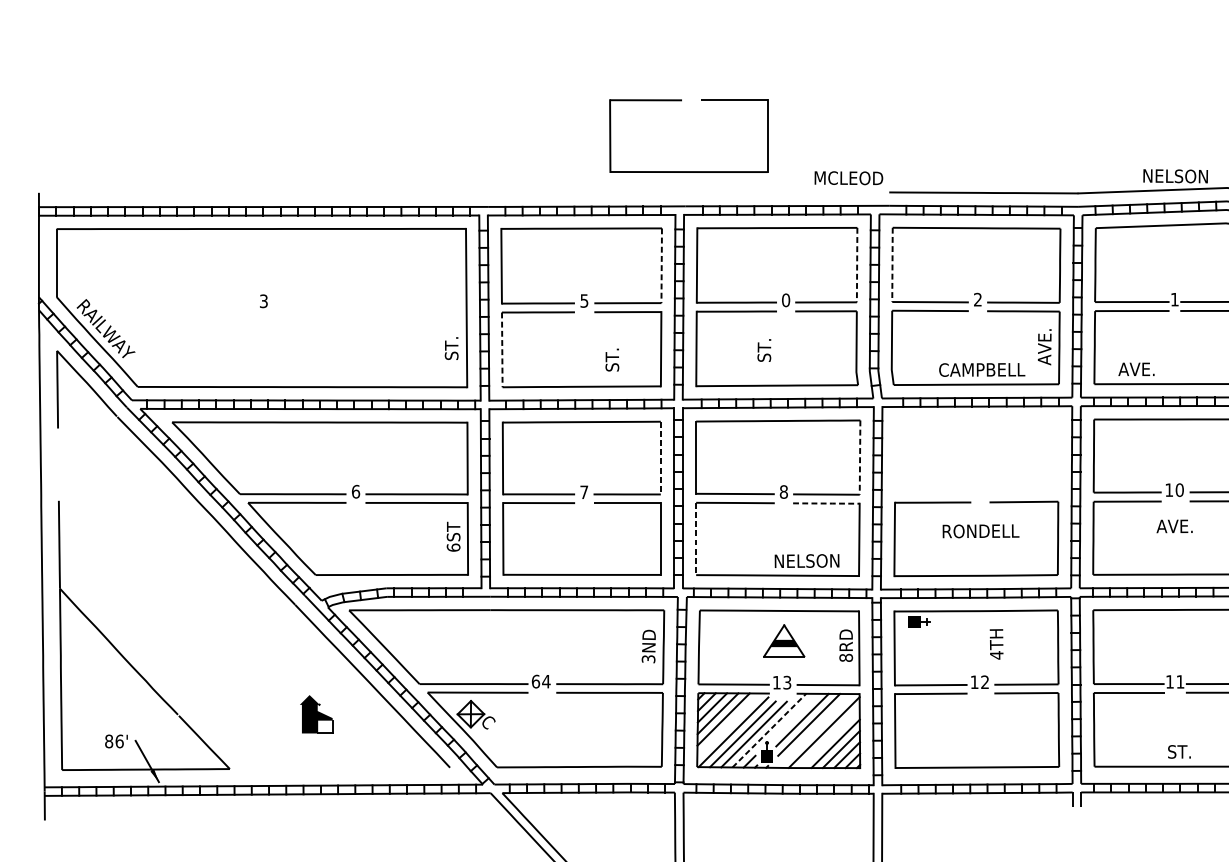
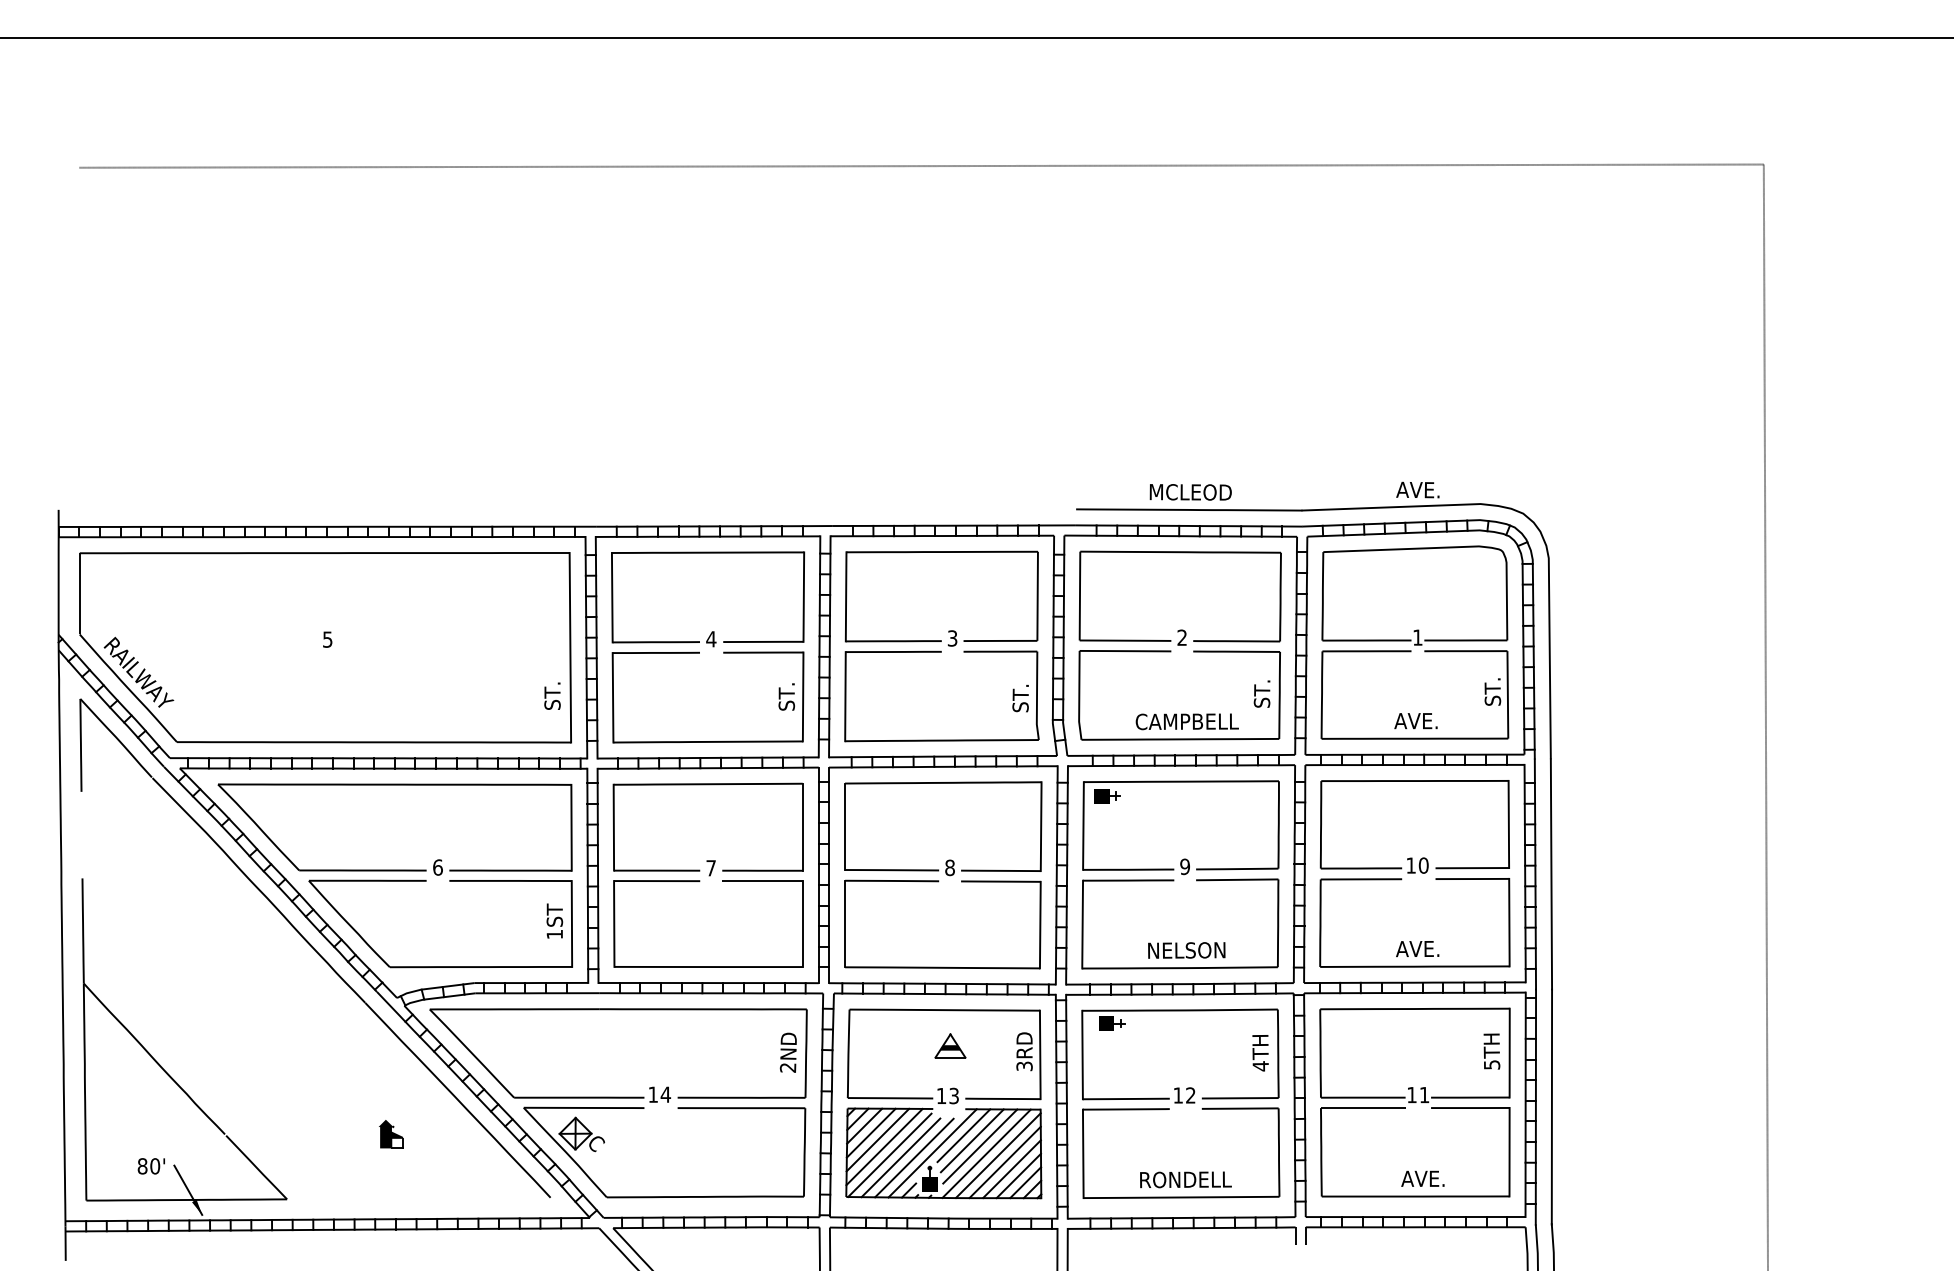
part: (682, 100) -> (828, 399), removed
text: (1175, 175) -> (1418, 489), NELSON -> AVE.
text: (848, 178) -> (1190, 492), moved
line: (856, 265) -> (1037, 596), dashed -> solid
line: (892, 265) -> (1079, 596), dashed -> solid
line: (661, 266) -> (803, 597), dashed -> solid
text: (263, 300) -> (327, 638), 3 -> 5
text: (785, 300) -> (952, 638), 0 -> 3
text: (584, 301) -> (711, 639), 5 -> 4
text: (1044, 347) -> (1261, 694), AVE. -> ST.
line: (502, 349) -> (613, 697), dashed -> solid
text: (764, 350) -> (1020, 698), moved
text: (612, 359) -> (786, 696), moved
text: (1136, 369) -> (1415, 721), moved
line: (660, 458) -> (802, 827), dashed -> solid
line: (860, 458) -> (1041, 827), dashed -> solid
part: (978, 484) -> (1183, 858), added
line: (826, 503) -> (1000, 881), dashed -> solid
text: (1174, 526) -> (1417, 949), moved
text: (980, 531) -> (1185, 1179), moved
line: (696, 539) -> (845, 924), dashed -> solid
text: (453, 547) -> (554, 934), 6ST -> 1ST
text: (806, 561) -> (1186, 950), moved
part: (784, 640) -> (950, 1045), size x0.62
text: (996, 644) -> (1260, 1053), moved
text: (648, 658) -> (788, 1067), 3ND -> 2ND
text: (846, 658) -> (1024, 1066), 8RD -> 3RD
text: (536, 681) -> (653, 1094), 64 -> 14
part: (317, 714) -> (391, 1134), size x0.62
line: (795, 715) -> (963, 1135), added
line: (729, 724) -> (884, 1146), added
line: (770, 730) -> (933, 1153), dashed -> solid
line: (814, 730) -> (986, 1153), added
line: (829, 738) -> (1004, 1162), added
text: (119, 741) -> (155, 1166), 86' -> 80'
text: (1178, 751) -> (1422, 1178), ST. -> AVE.

